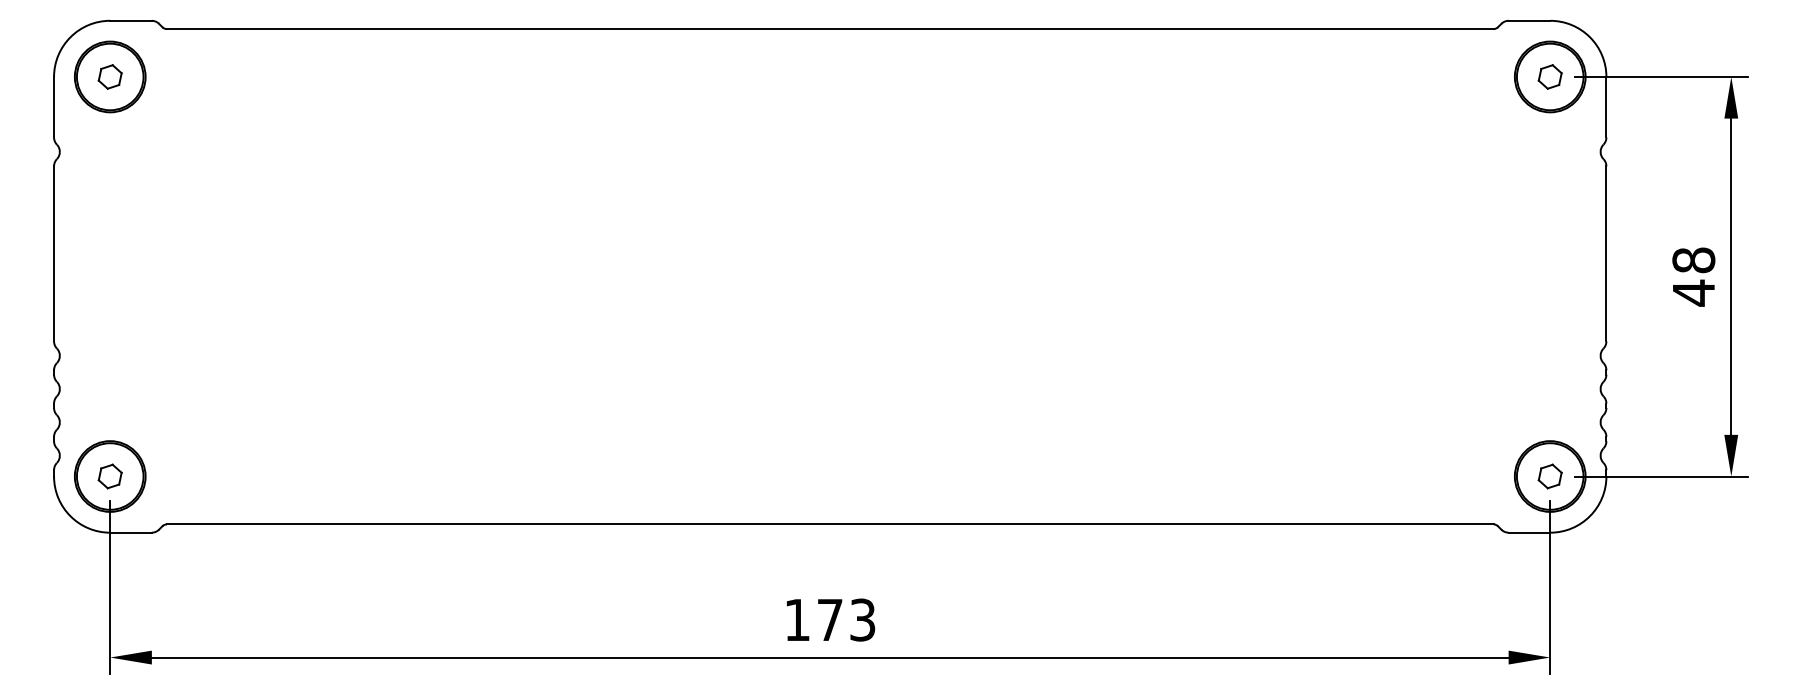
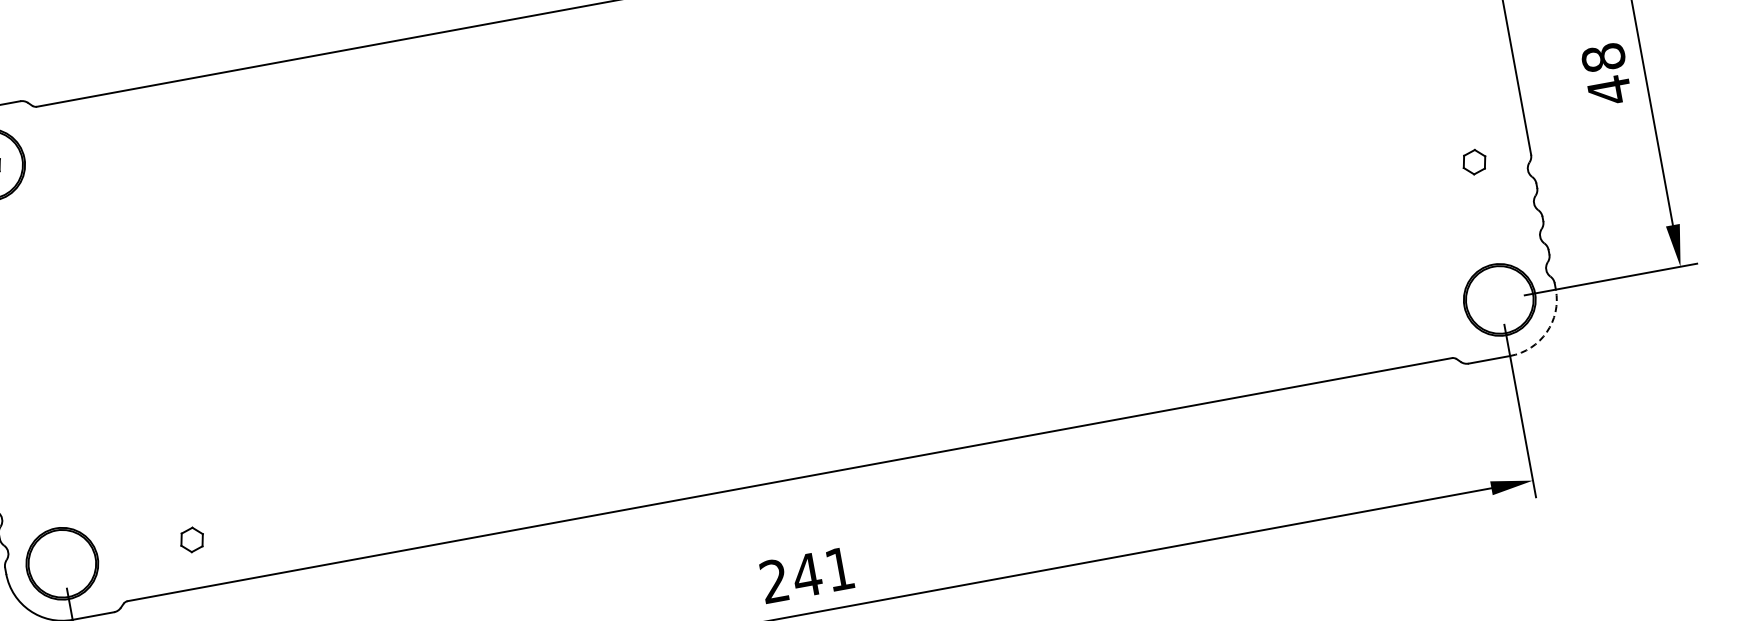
part: (109, 476) -> (191, 540), moved
part: (1549, 476) -> (1473, 162), moved
arc: (1589, 516) -> (1546, 332), solid -> dashed
text: (830, 619) -> (807, 574), 173 -> 241

